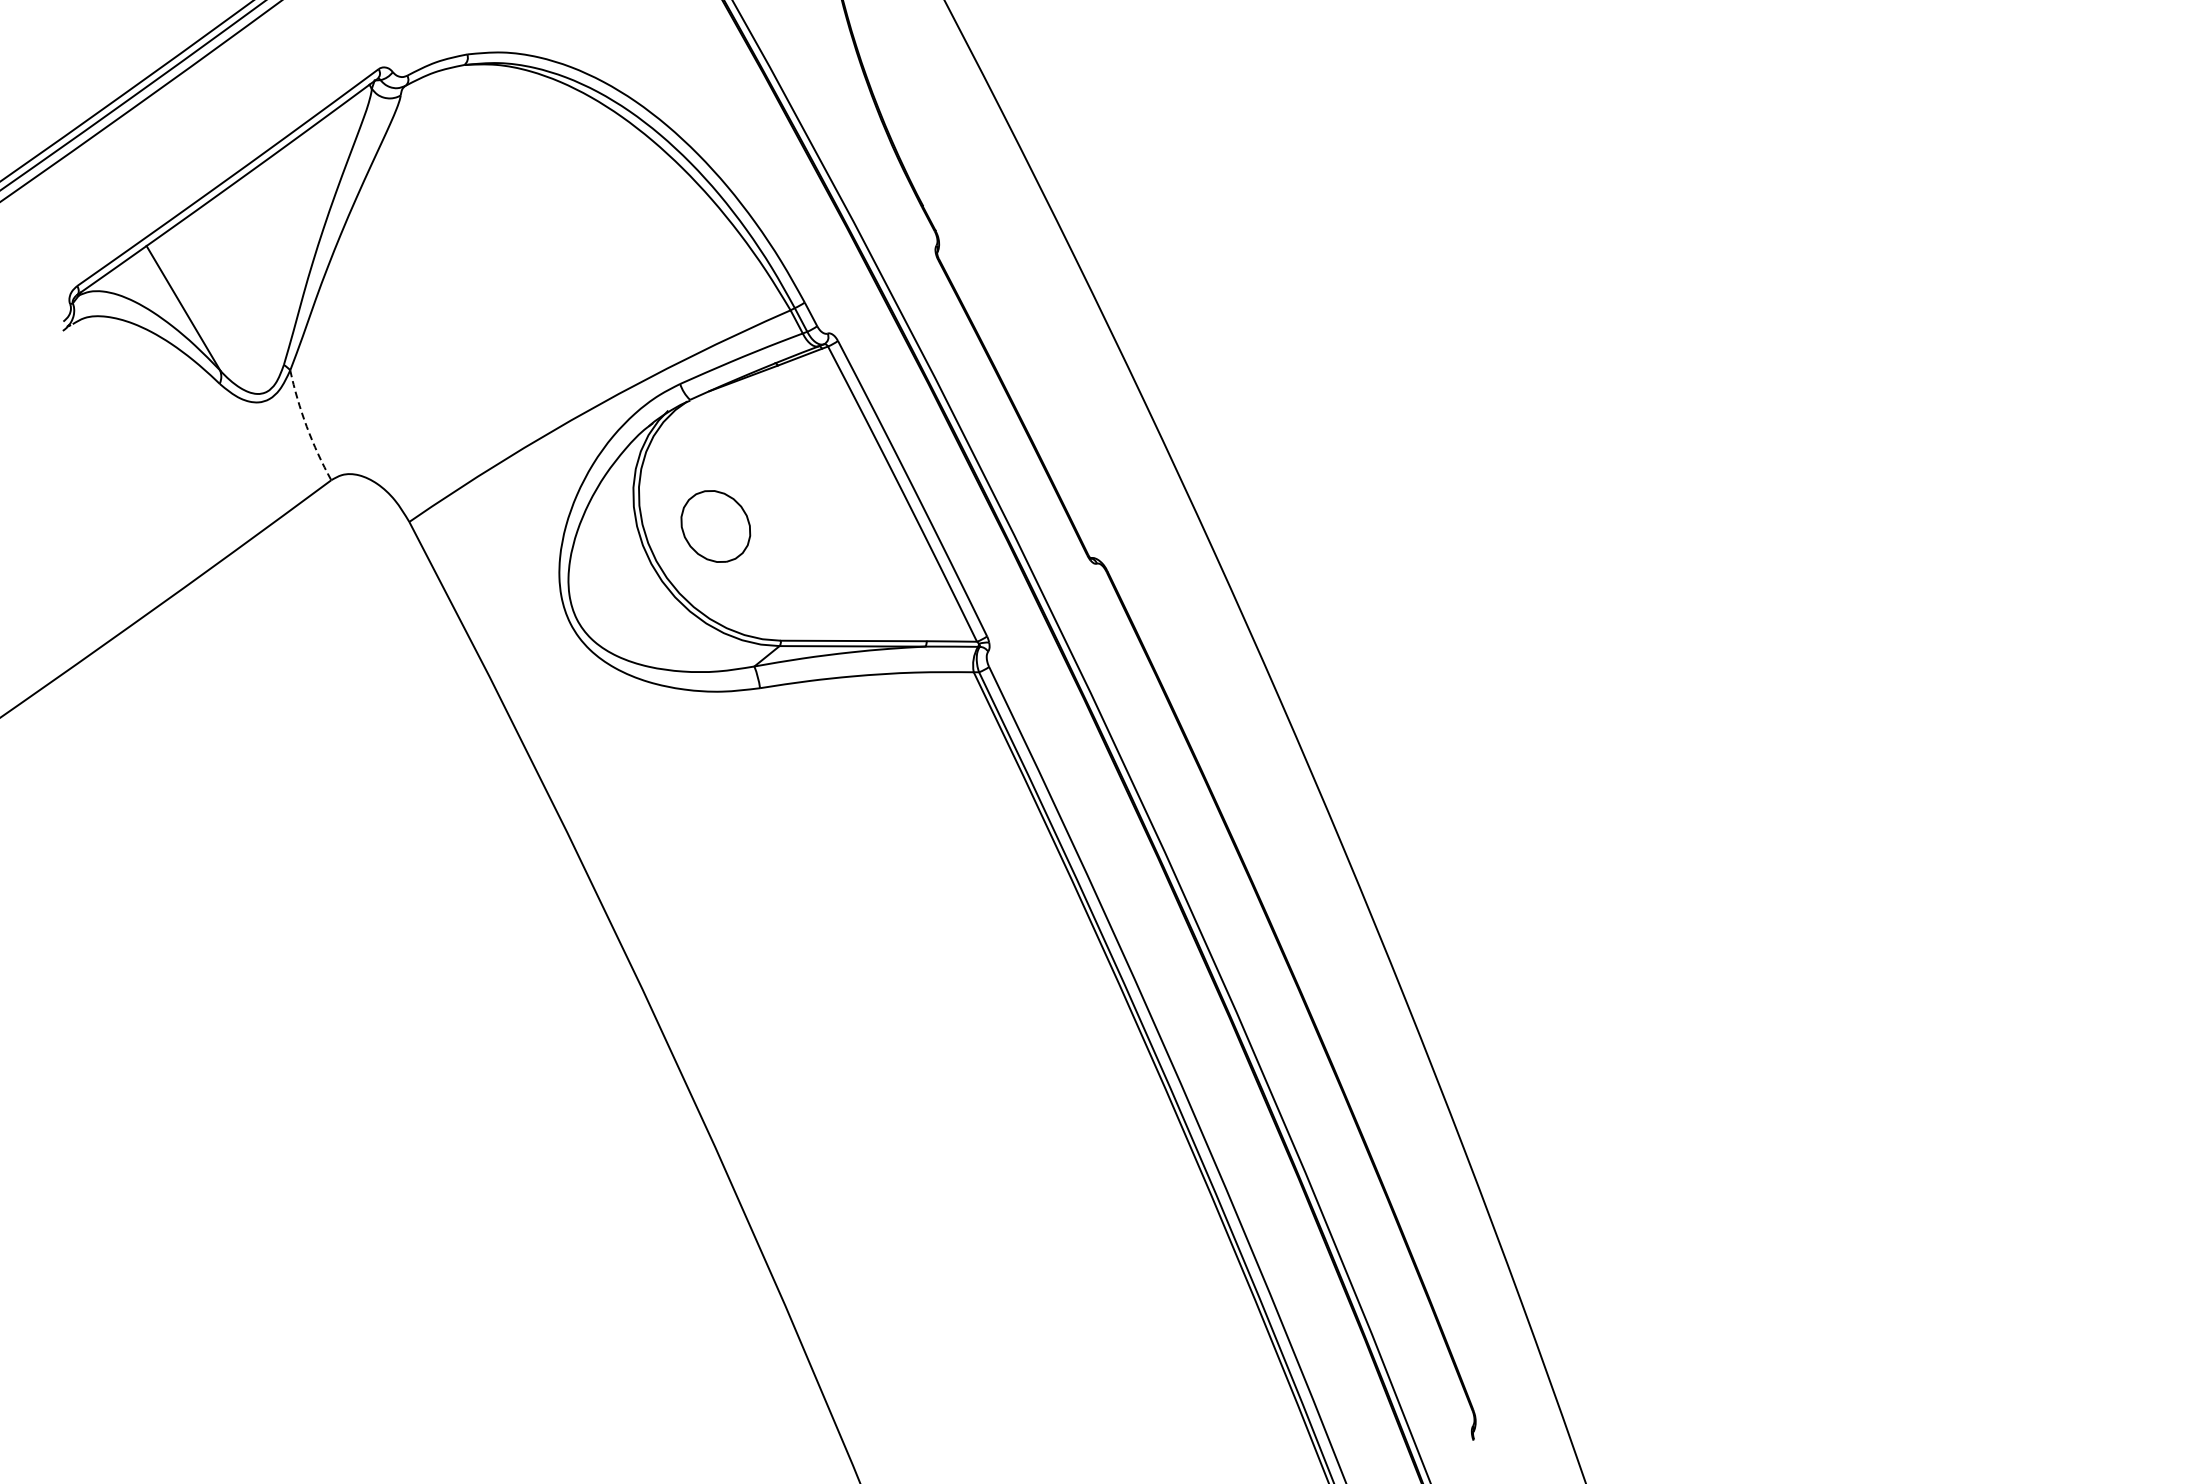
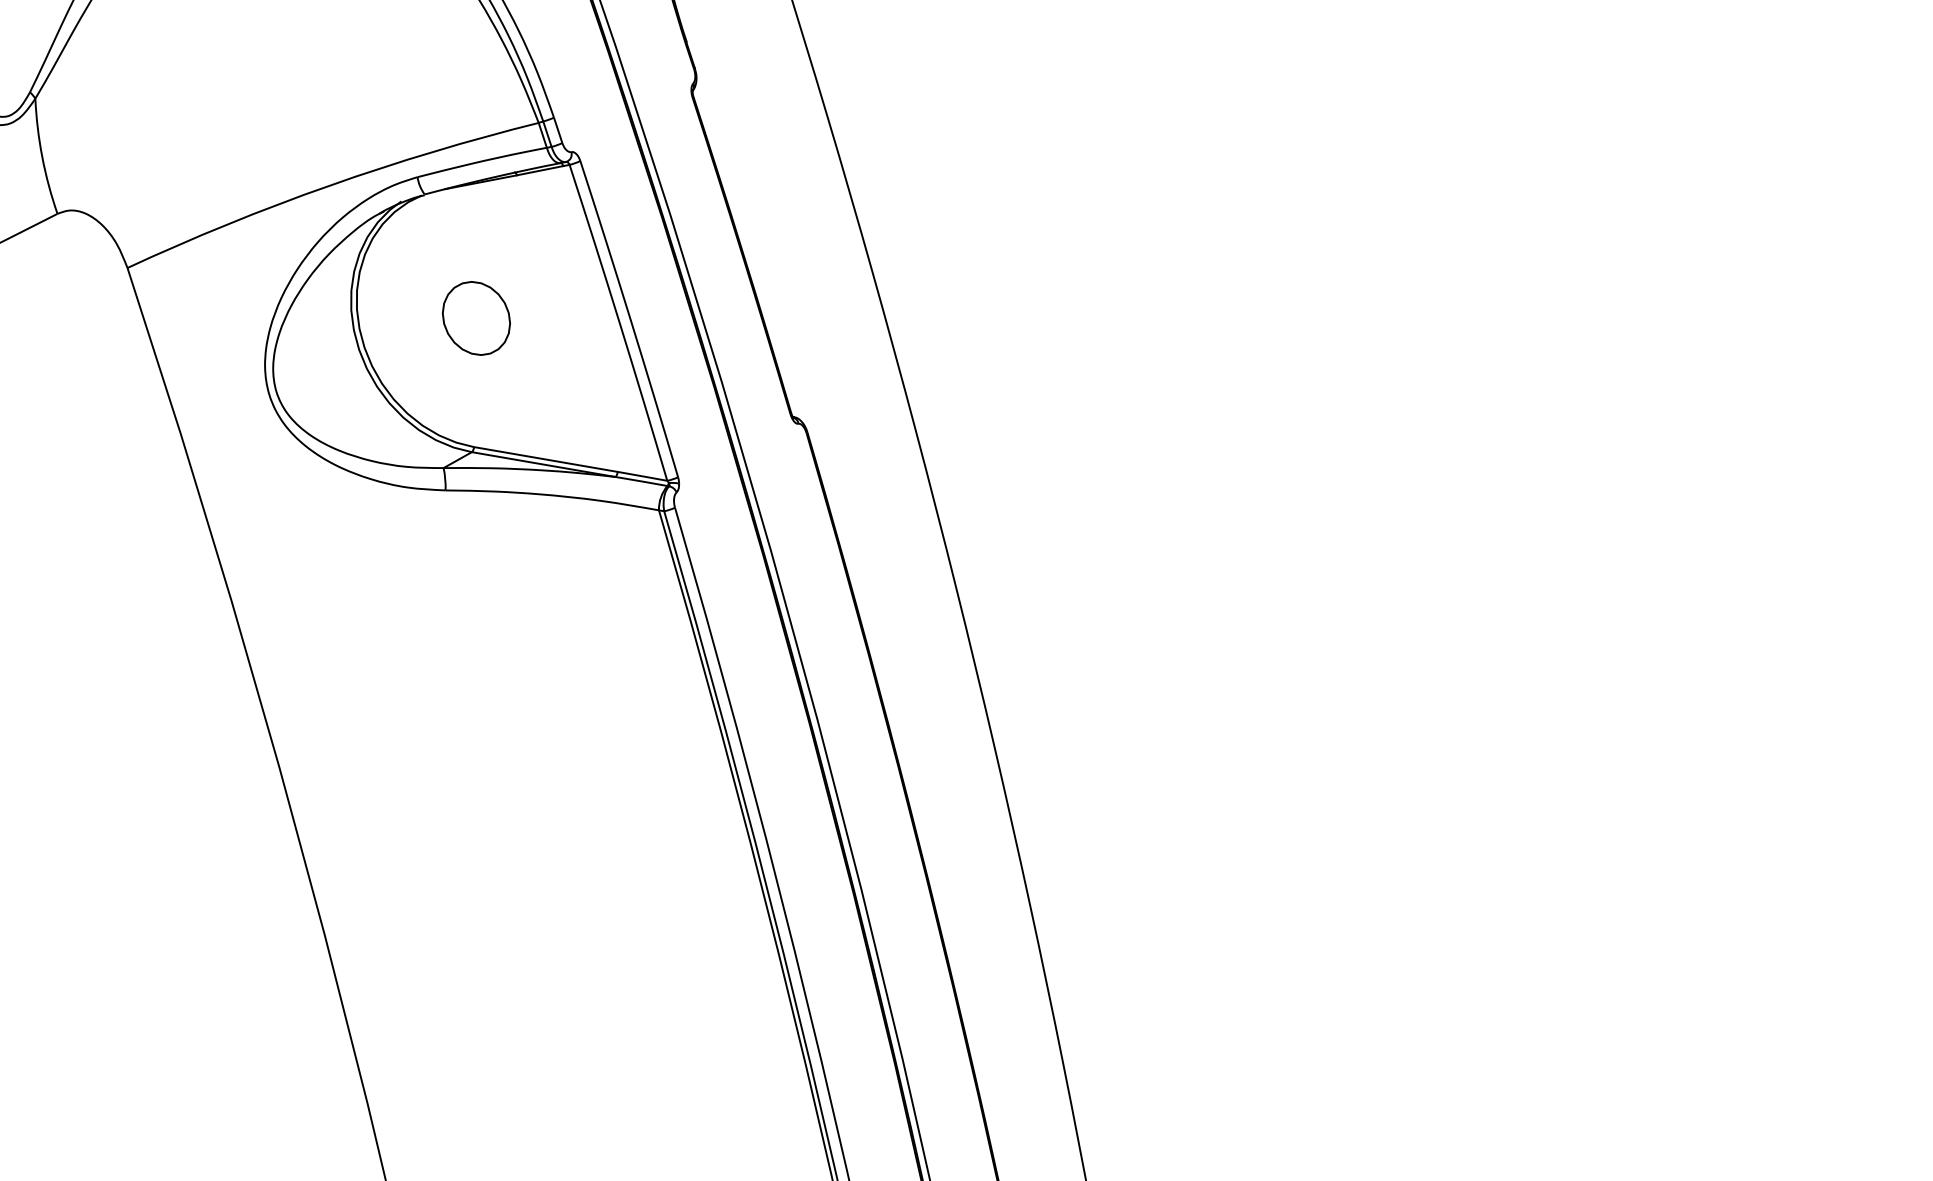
arc: (306, 426) -> (42, 156), dashed -> solid
part: (715, 526) -> (476, 318), moved

